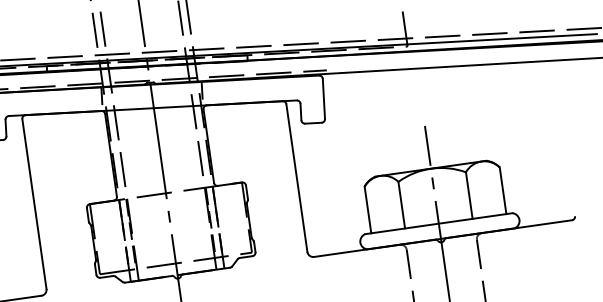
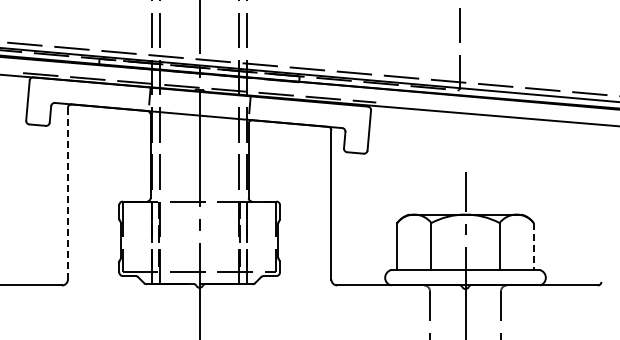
line: (502, 190) -> (533, 246), solid -> dashed
line: (33, 203) -> (67, 193), solid -> dashed

